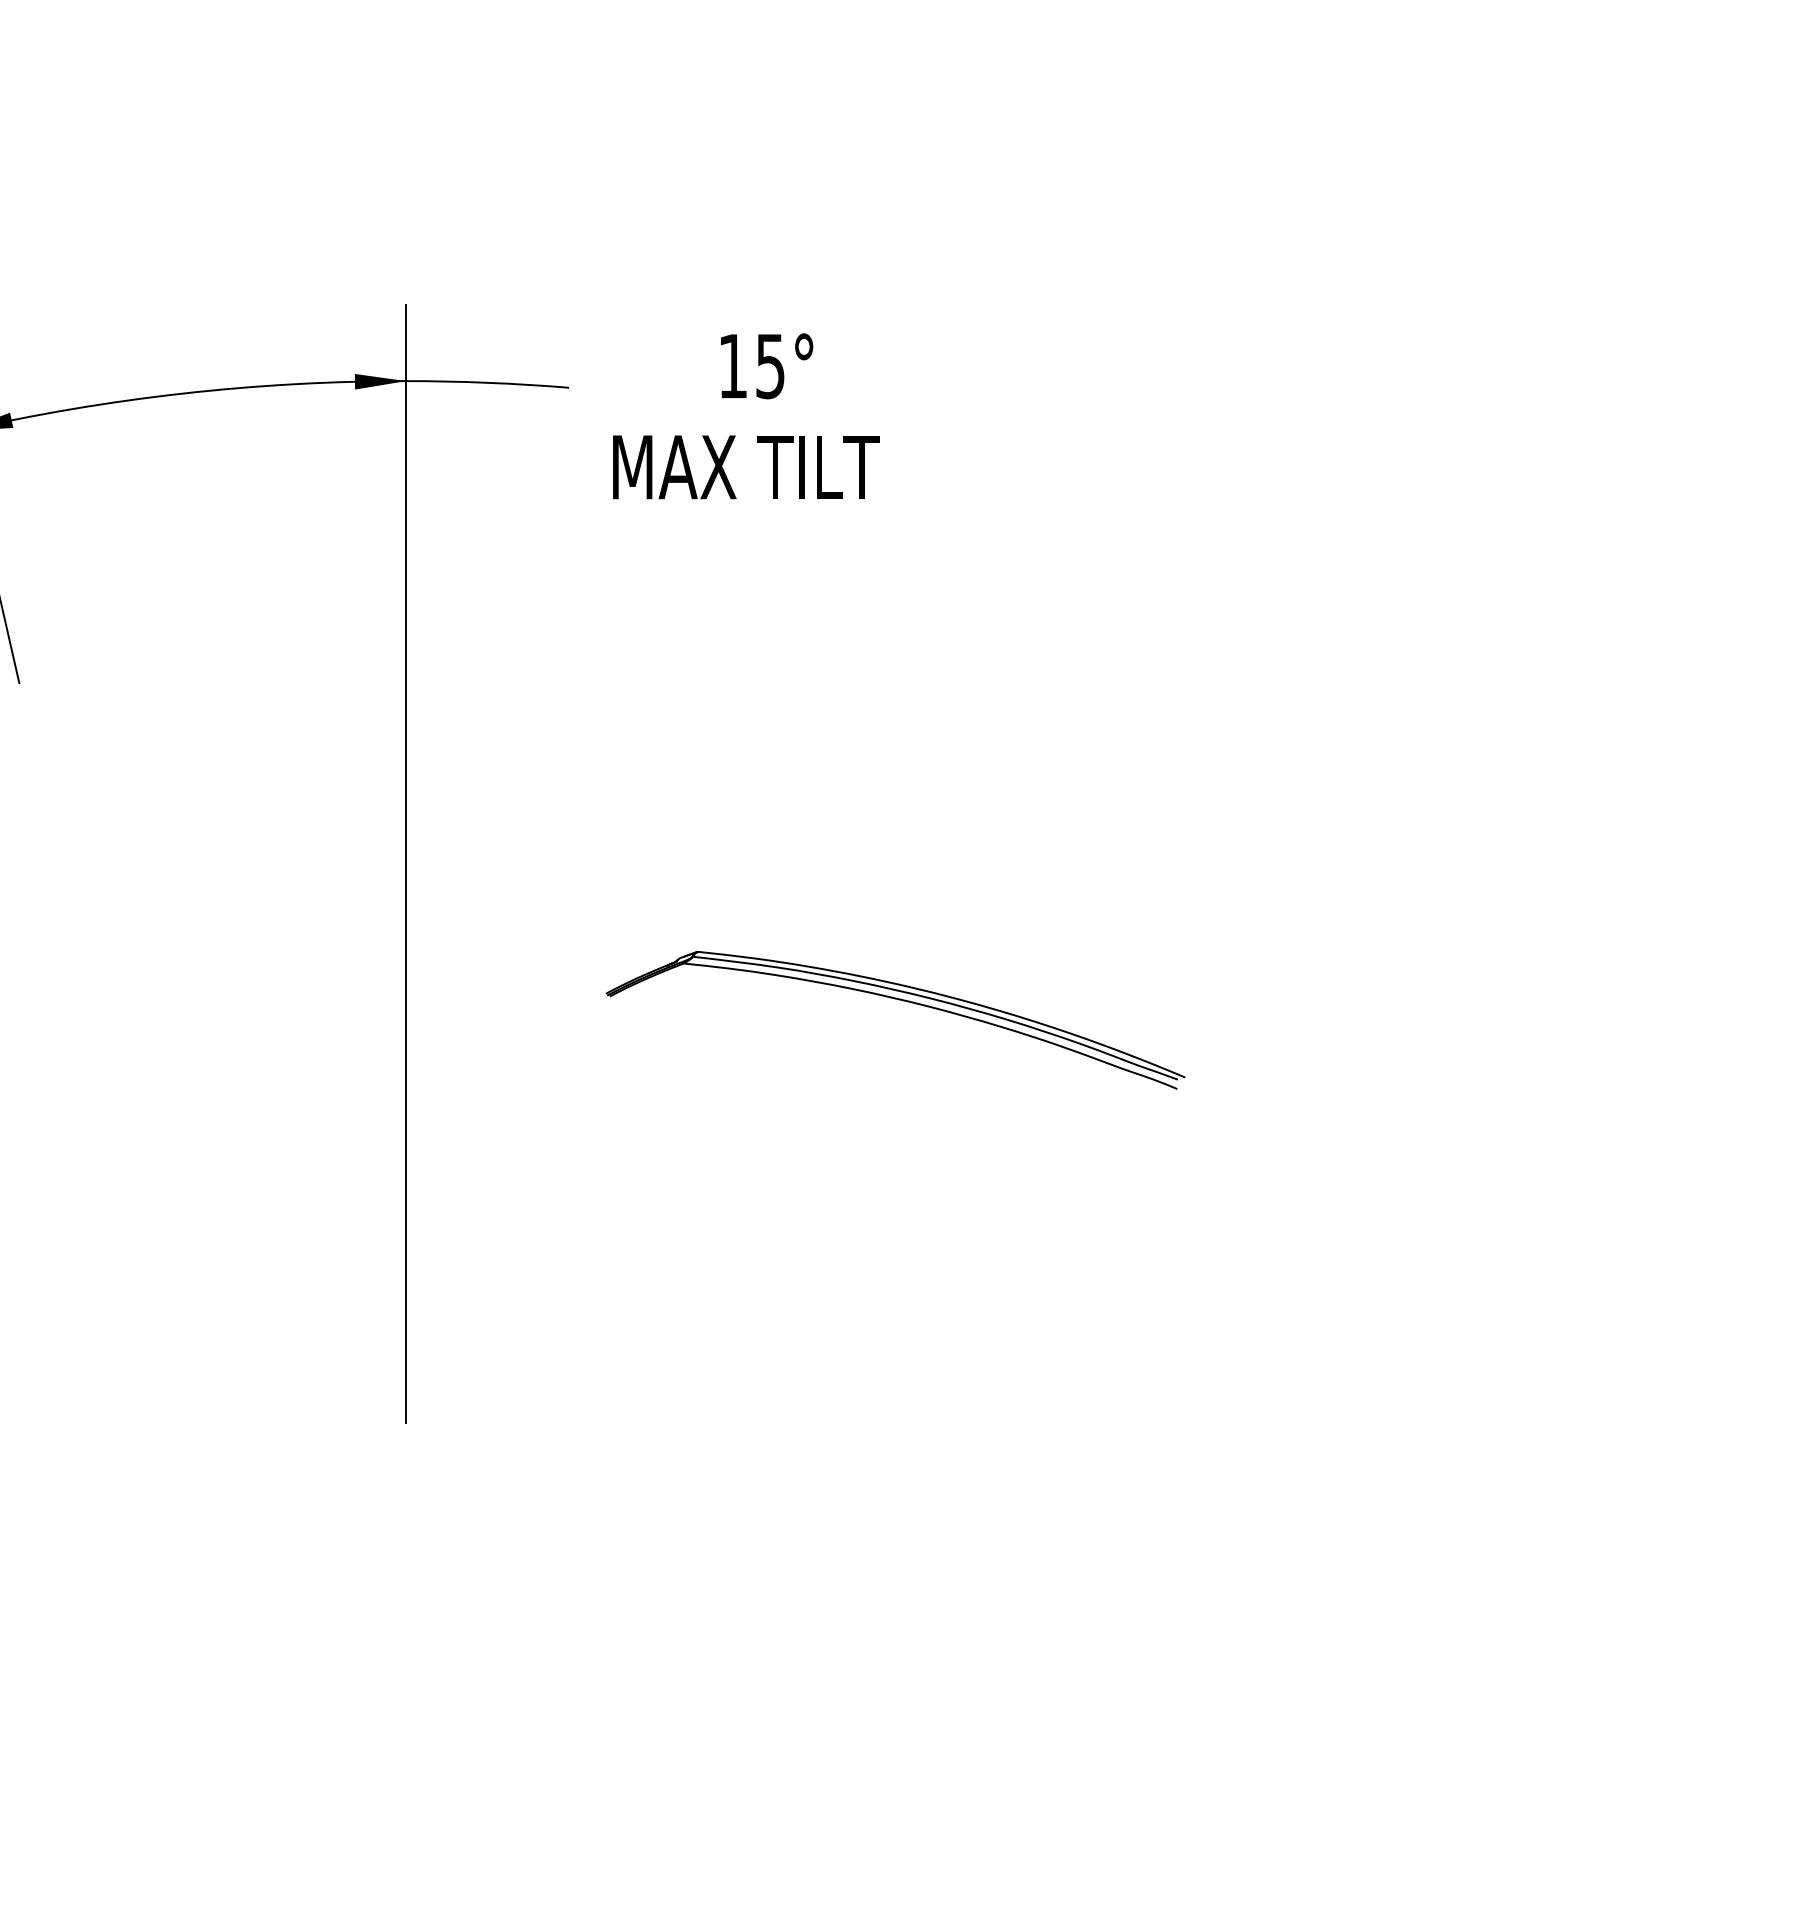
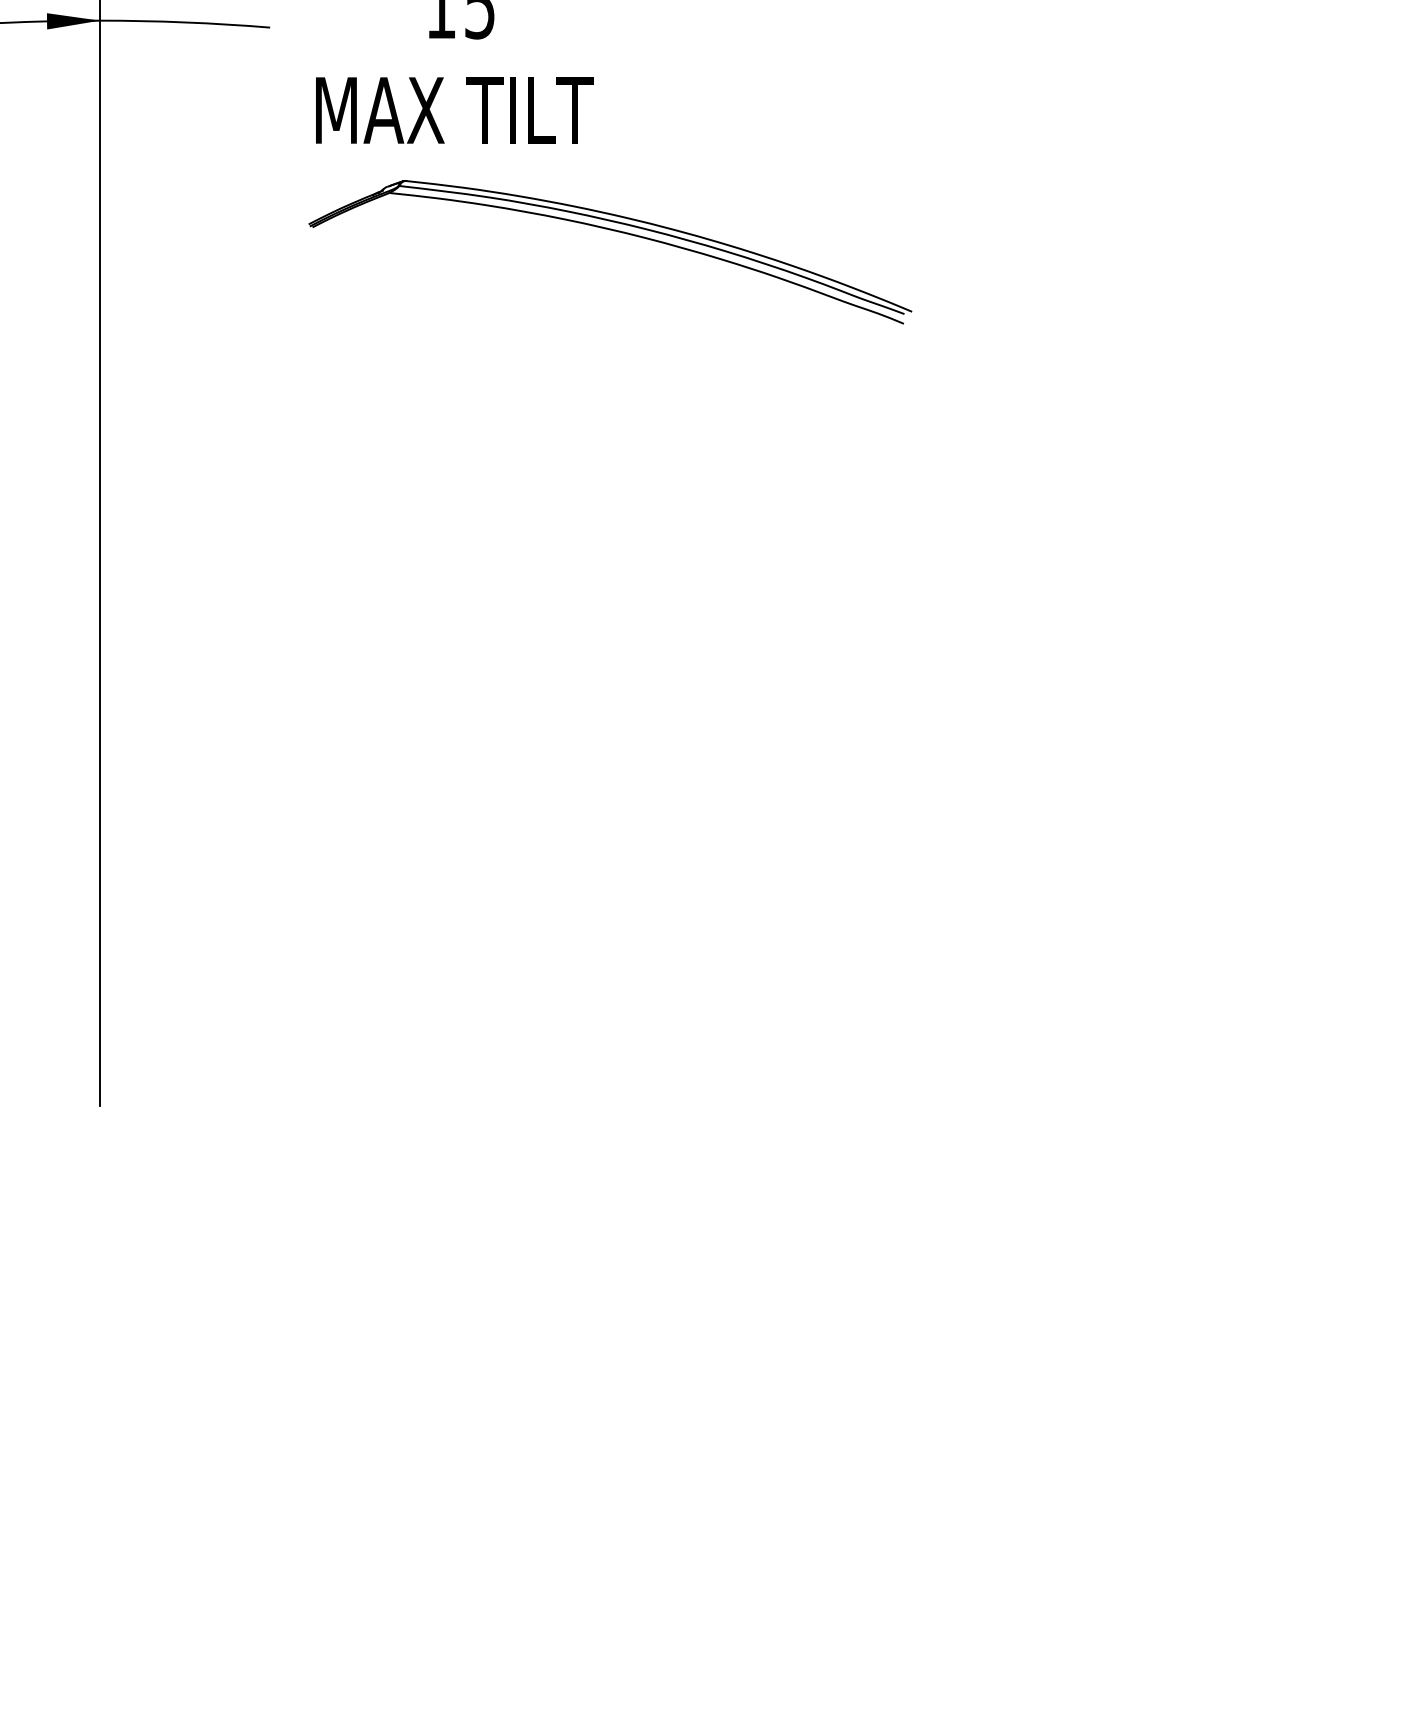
part: (898, 1000) -> (613, 231), moved

